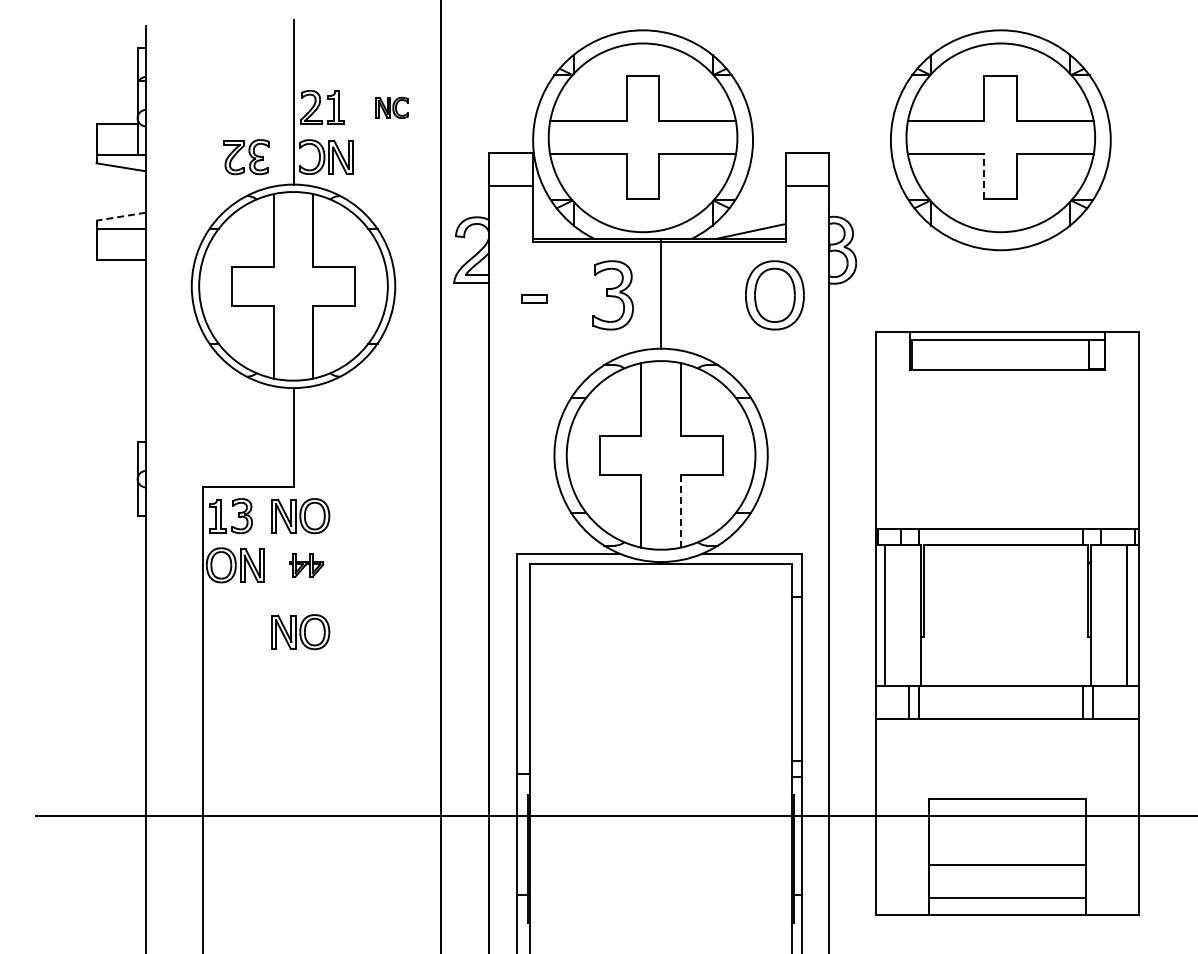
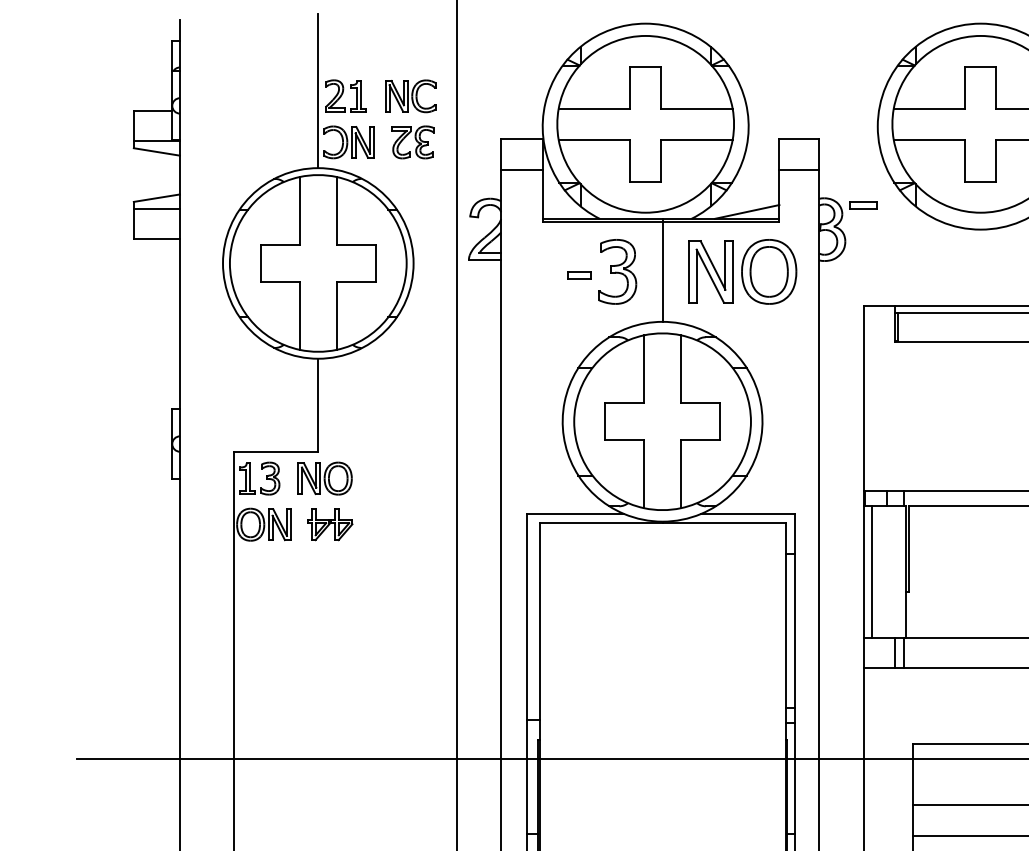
part: (392, 107) -> (411, 95), size x1.67
part: (246, 157) -> (412, 142), moved
line: (984, 176) -> (965, 160), dashed -> solid
line: (121, 216) -> (157, 198), dashed -> solid
part: (875, 224) -> (863, 205), added
part: (712, 295) -> (710, 272), added
part: (534, 298) -> (579, 274), moved
line: (680, 511) -> (680, 474), dashed -> solid
part: (306, 565) -> (330, 524), size x1.43
part: (300, 632) -> (324, 587), removed

